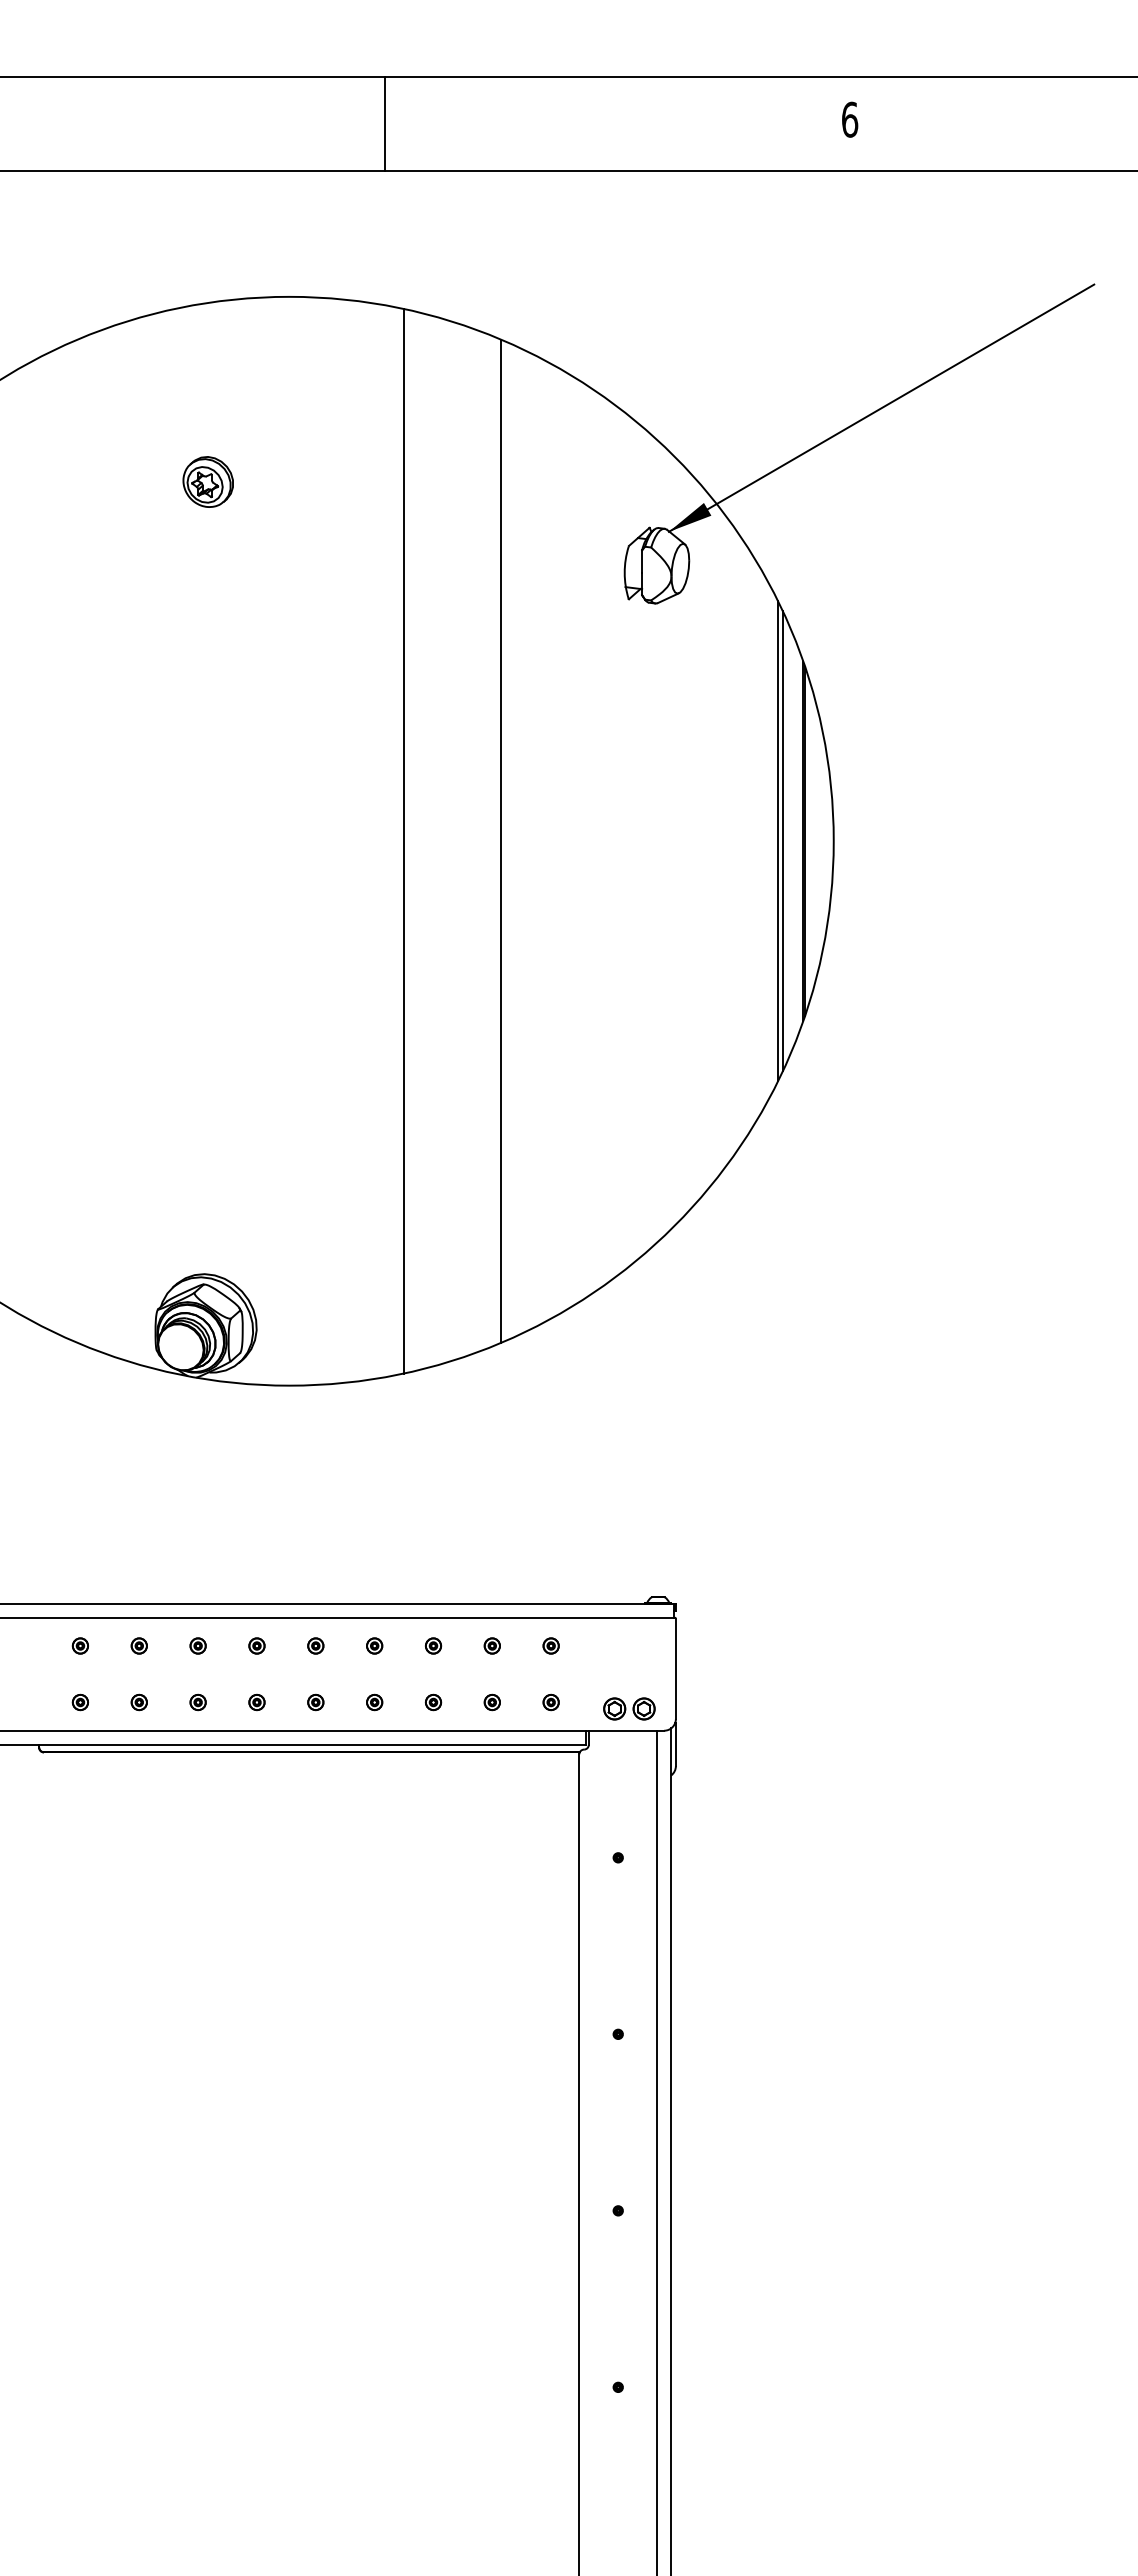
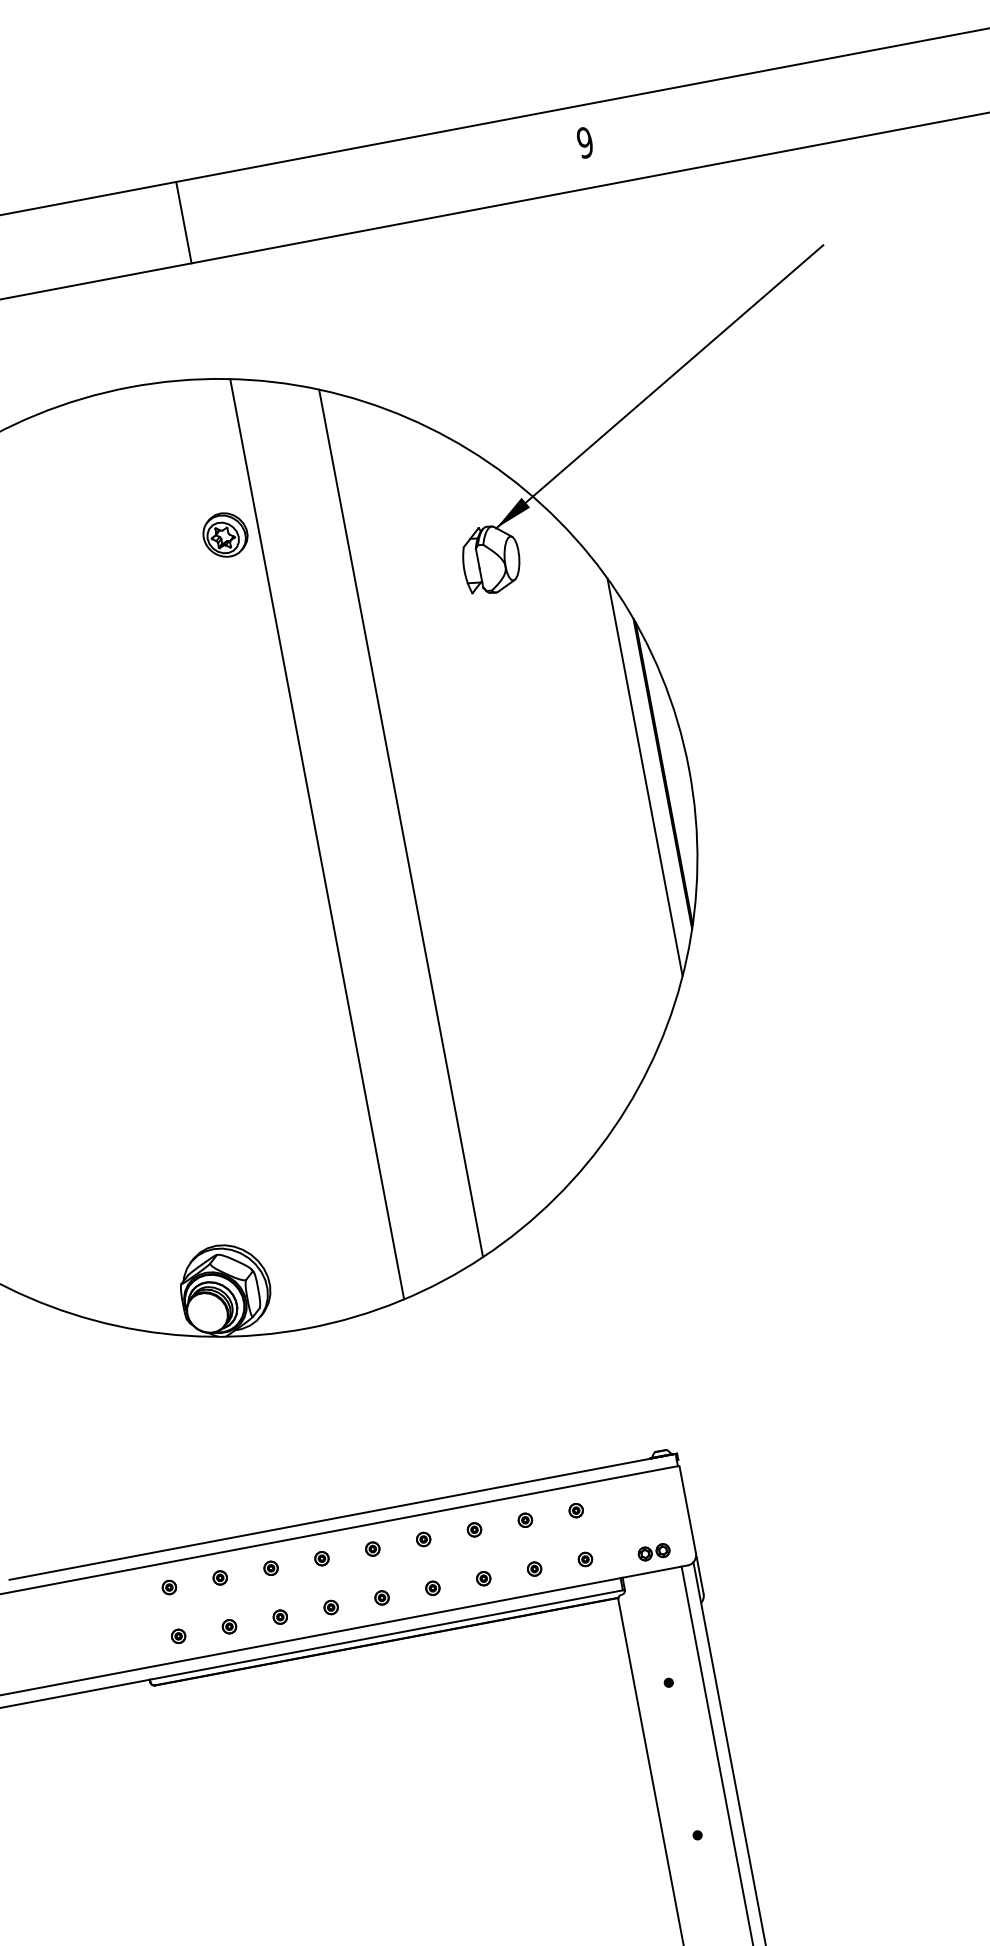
text: (849, 119) -> (584, 142), 6 -> 9
part: (207, 481) -> (224, 534), moved
line: (777, 841) -> (640, 778), removed
part: (629, 1708) -> (654, 1551), size x0.7

